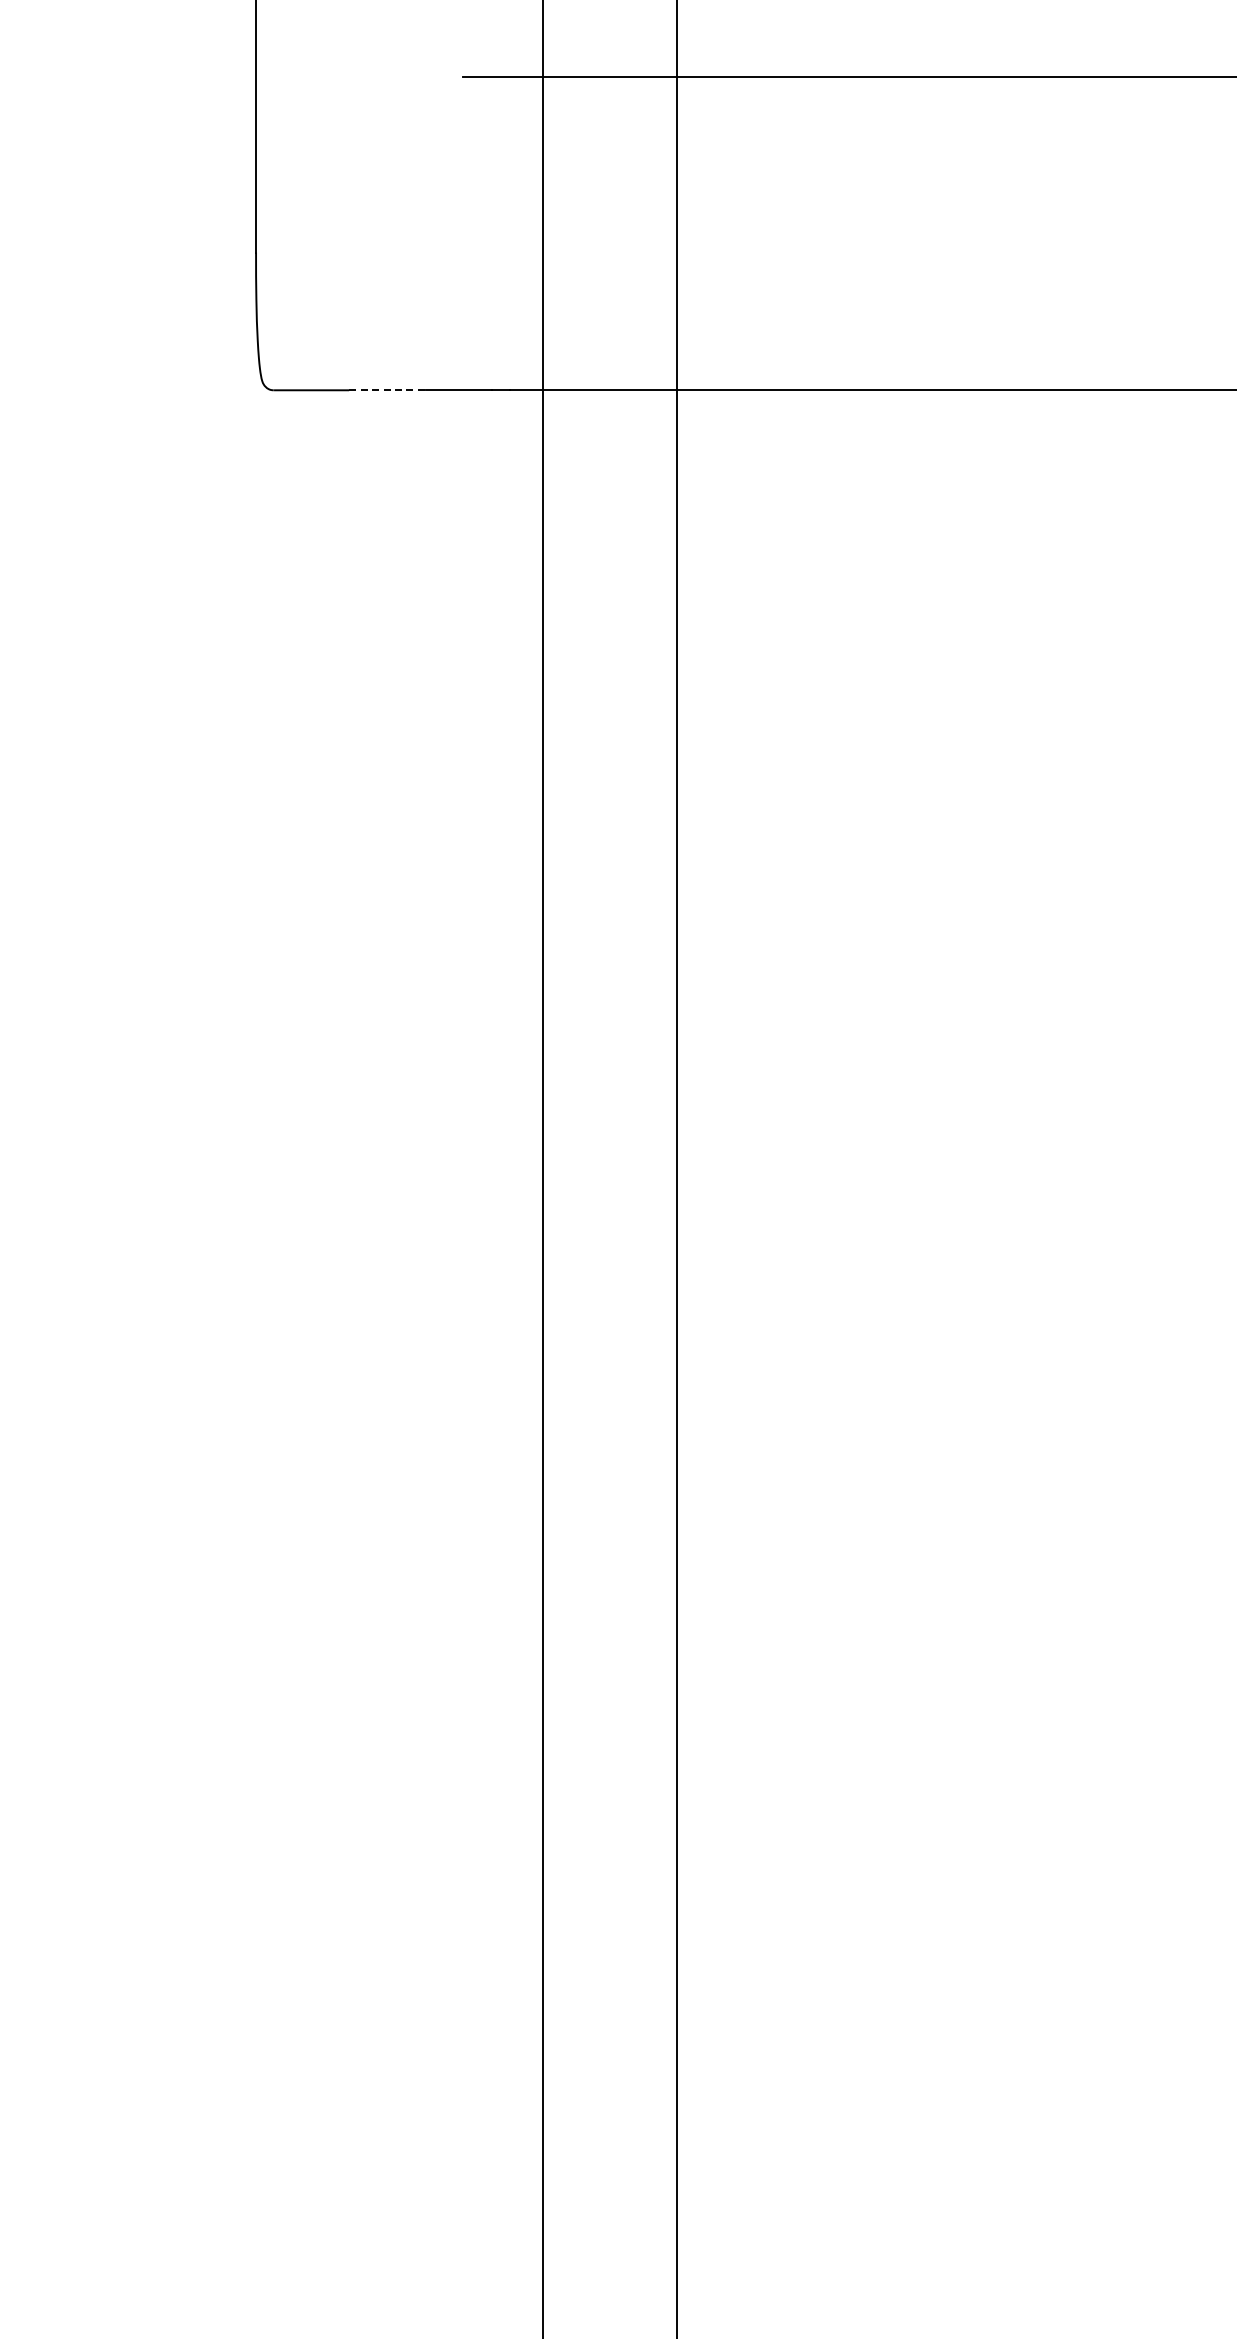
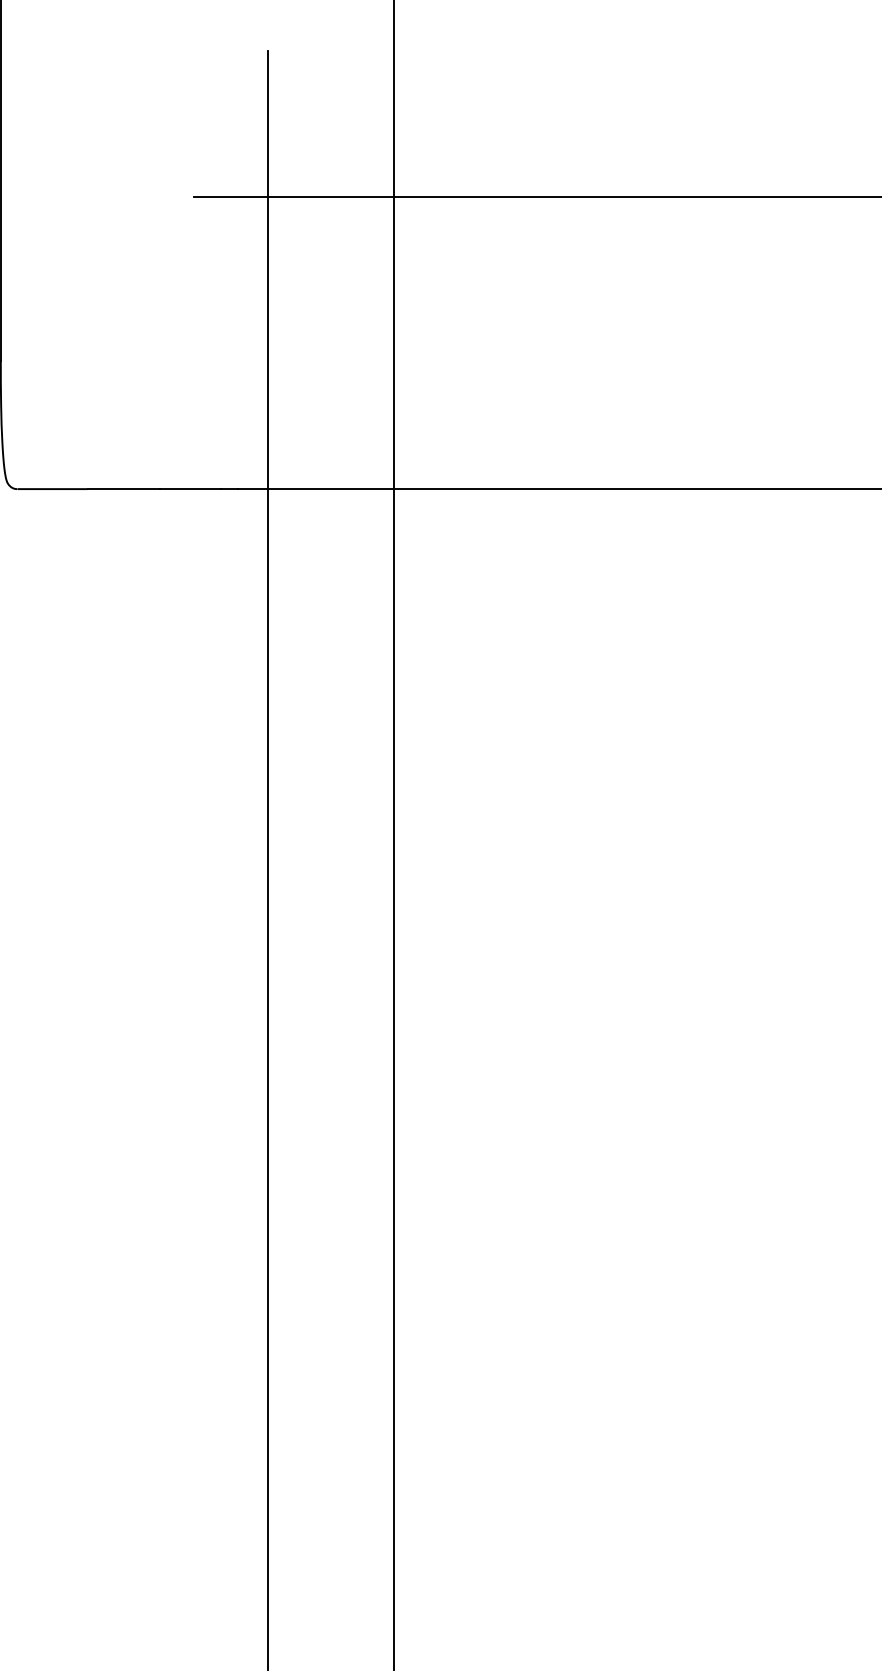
line: (388, 390) -> (124, 489), dashed -> solid

